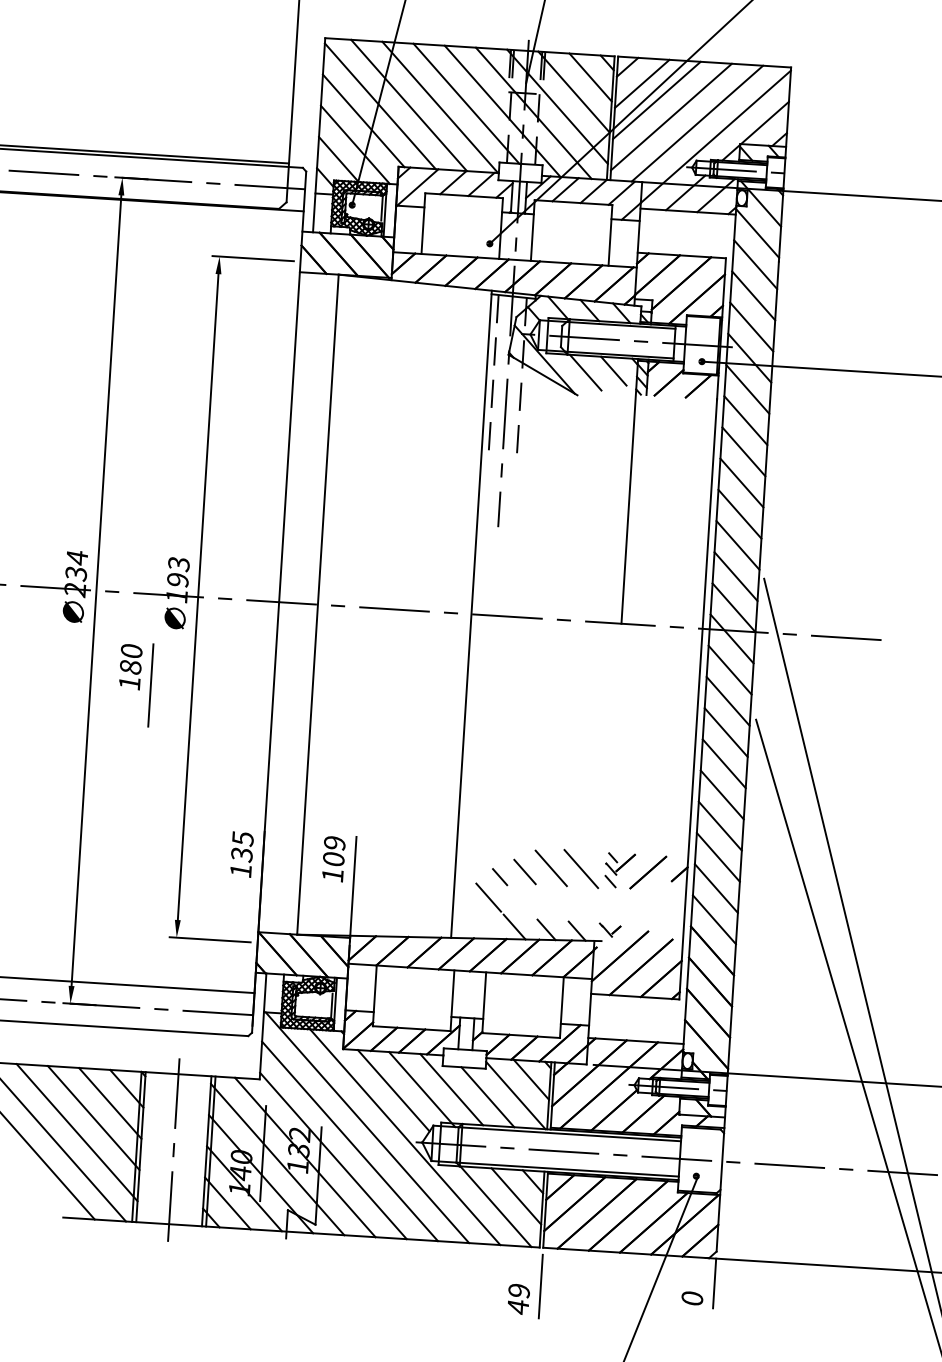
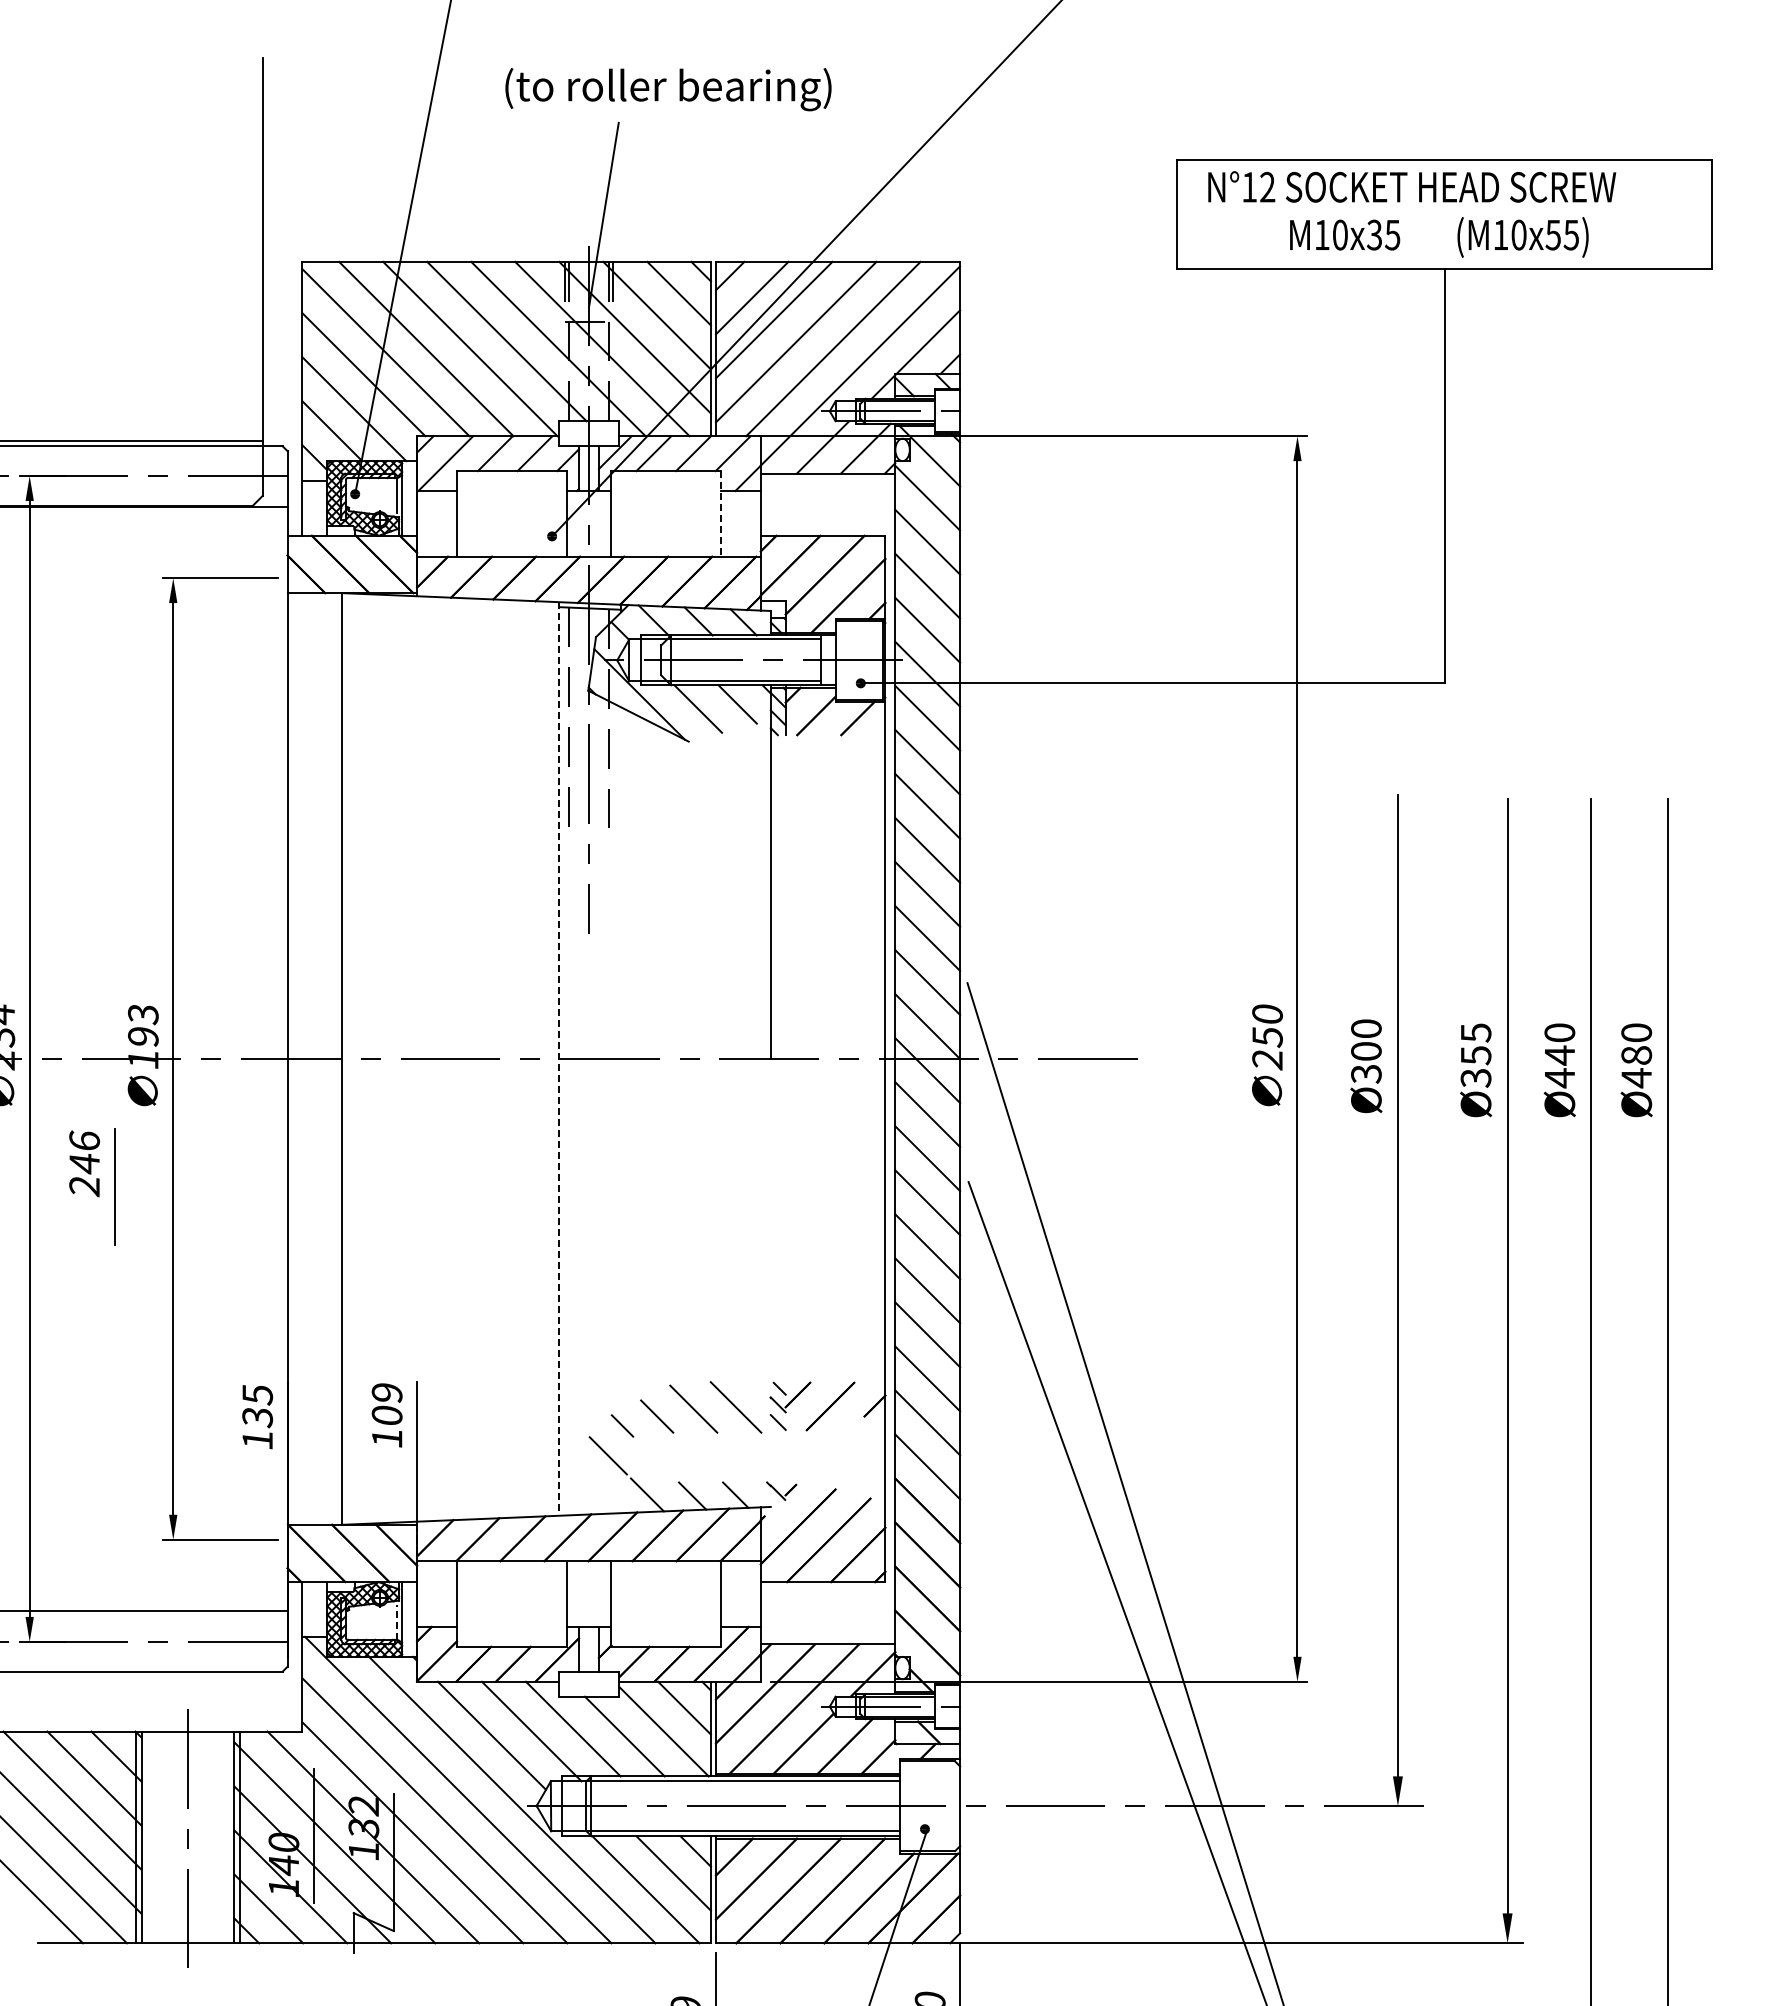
line: (610, 235) -> (720, 513), solid -> dashed
line: (471, 613) -> (559, 1058), solid -> dashed
text: (130, 667) -> (84, 1163), 180 -> 246
line: (331, 1006) -> (397, 1622), solid -> dashed

